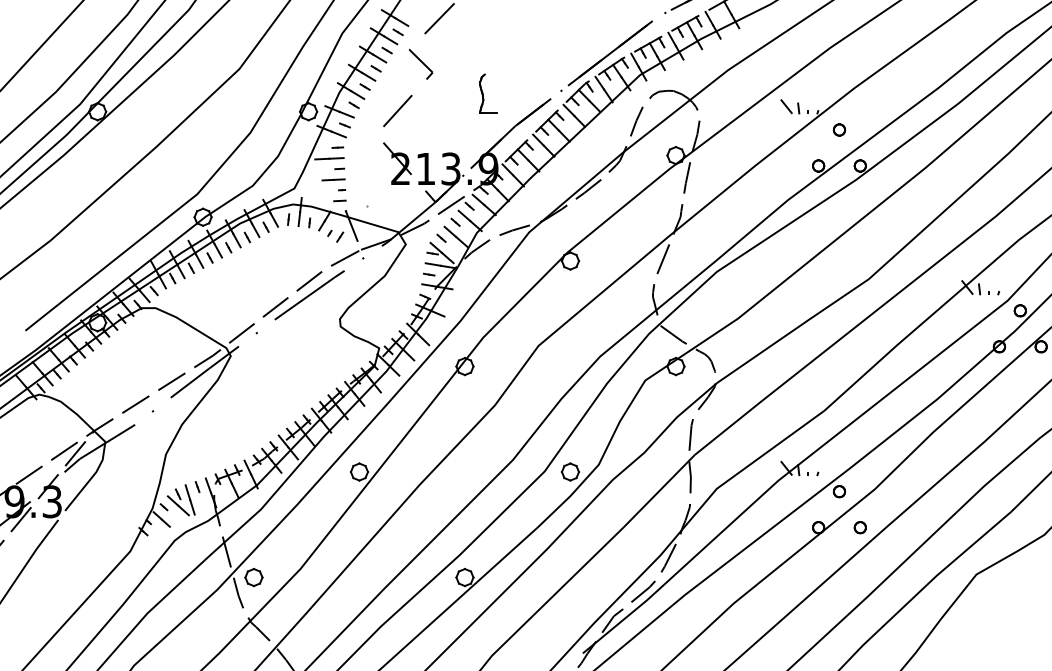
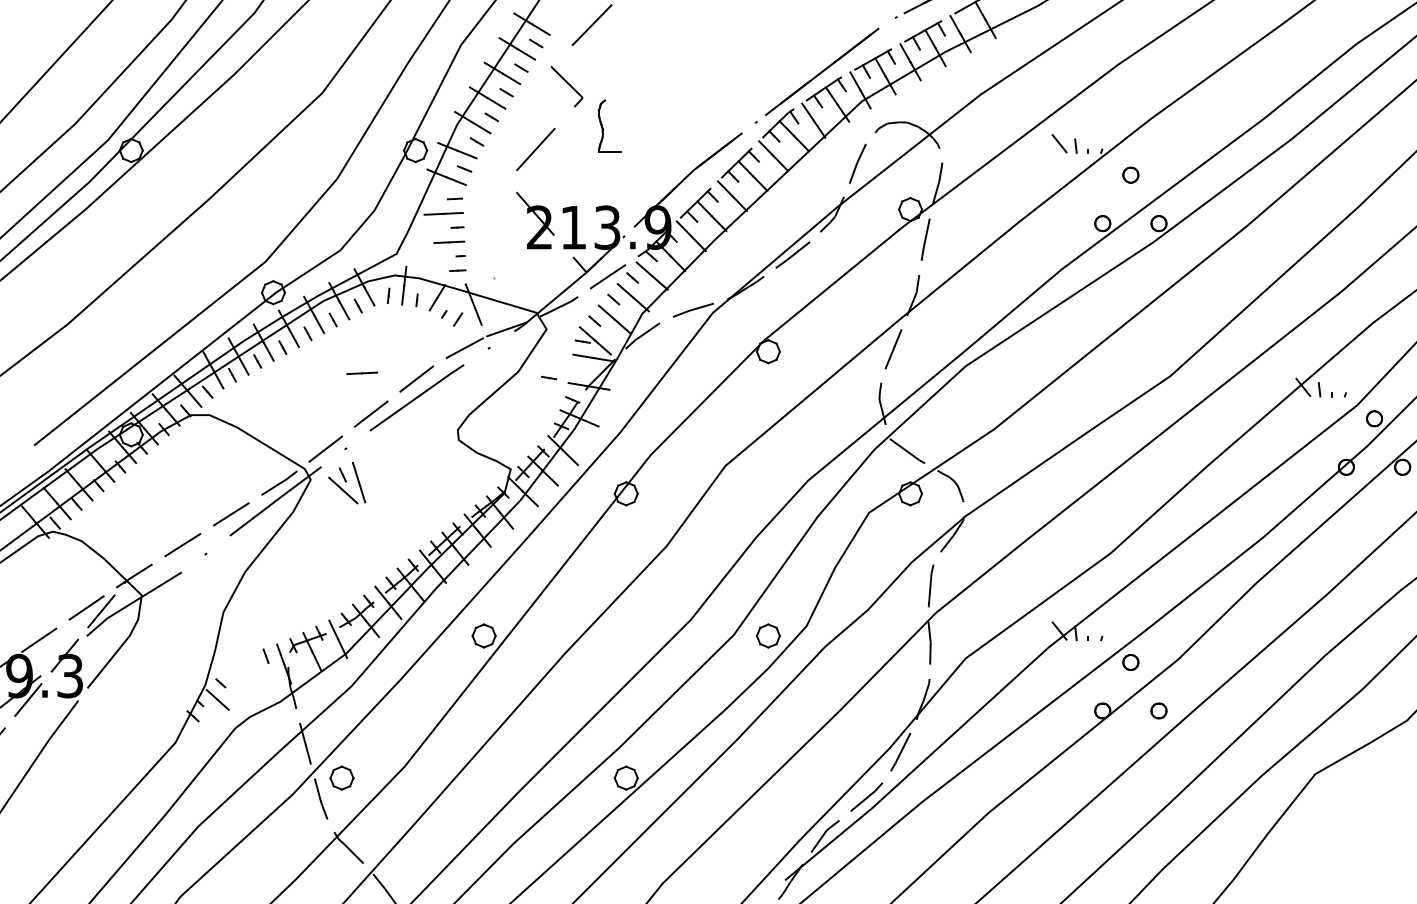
part: (483, 94) -> (603, 127), moved
line: (429, 274) -> (549, 377), moved
line: (269, 276) -> (362, 372), added
part: (181, 499) -> (347, 482), moved

